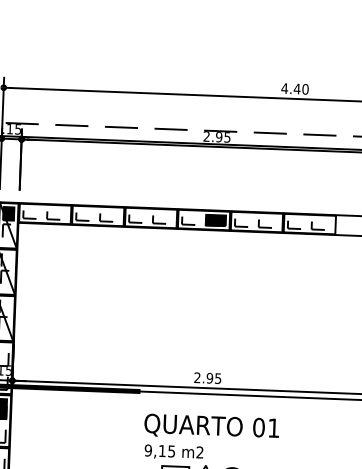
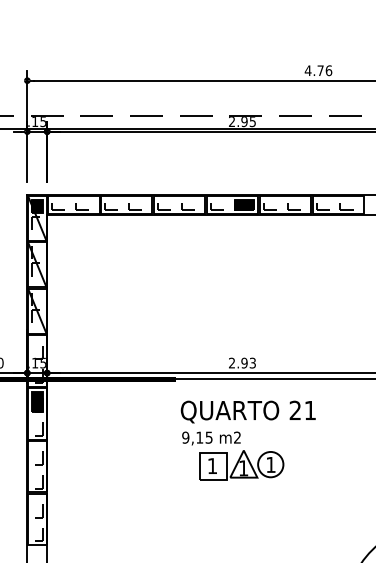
text: (301, 88) -> (324, 70), 4.40 -> 4.76
text: (217, 377) -> (252, 362), 2.95 -> 2.93
text: (259, 427) -> (295, 410), 01 -> 21

